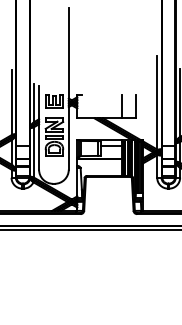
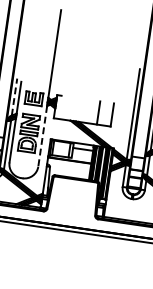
line: (34, 102) -> (14, 96), solid -> dashed
line: (68, 138) -> (42, 136), solid -> dashed

